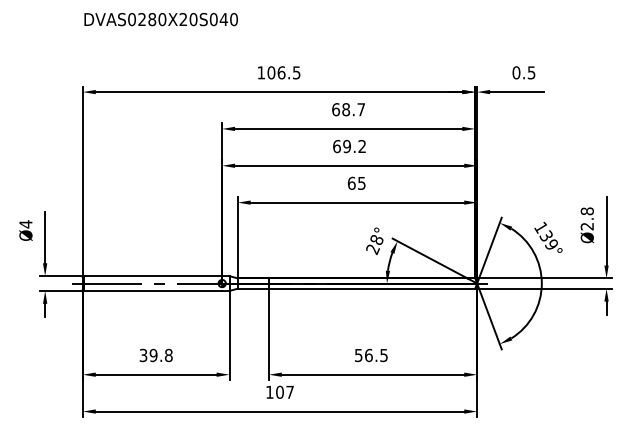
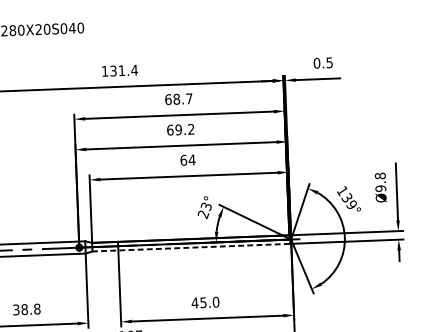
text: (283, 72) -> (123, 70), 106.5 -> 131.4
text: (361, 183) -> (191, 160), 65 -> 64
text: (586, 226) -> (380, 188), Ø2.8 -> Ø9.8
text: (376, 240) -> (206, 206), 28° -> 23°
line: (356, 288) -> (191, 247), solid -> dashed
text: (153, 355) -> (24, 309), 39.8 -> 38.8
text: (370, 355) -> (204, 302), 56.5 -> 45.0

